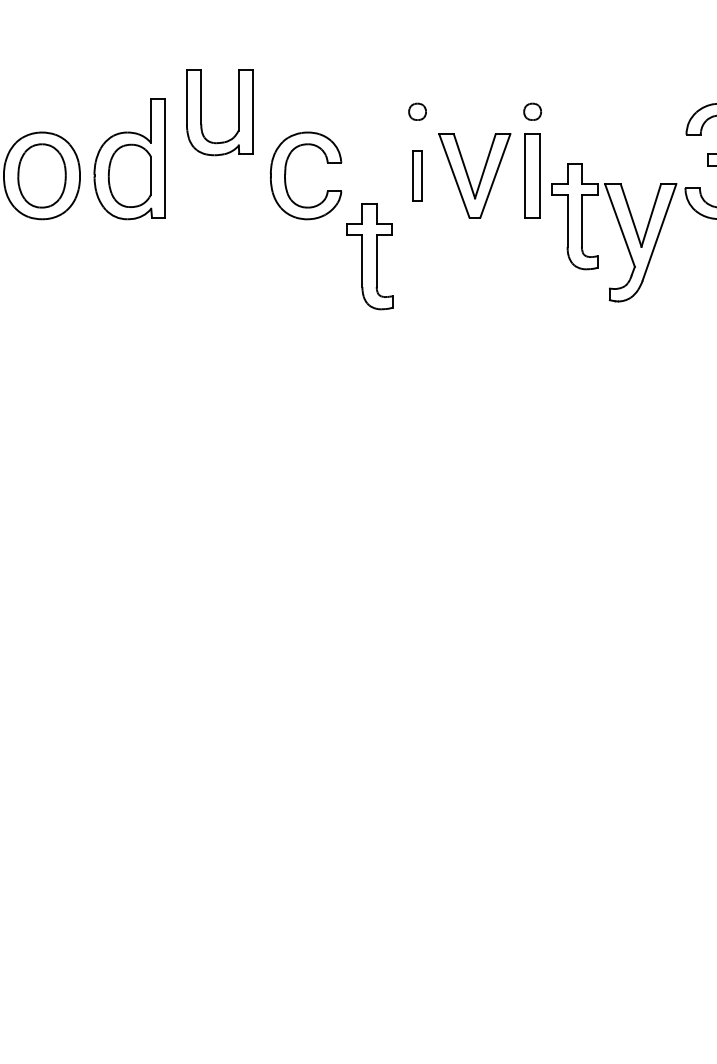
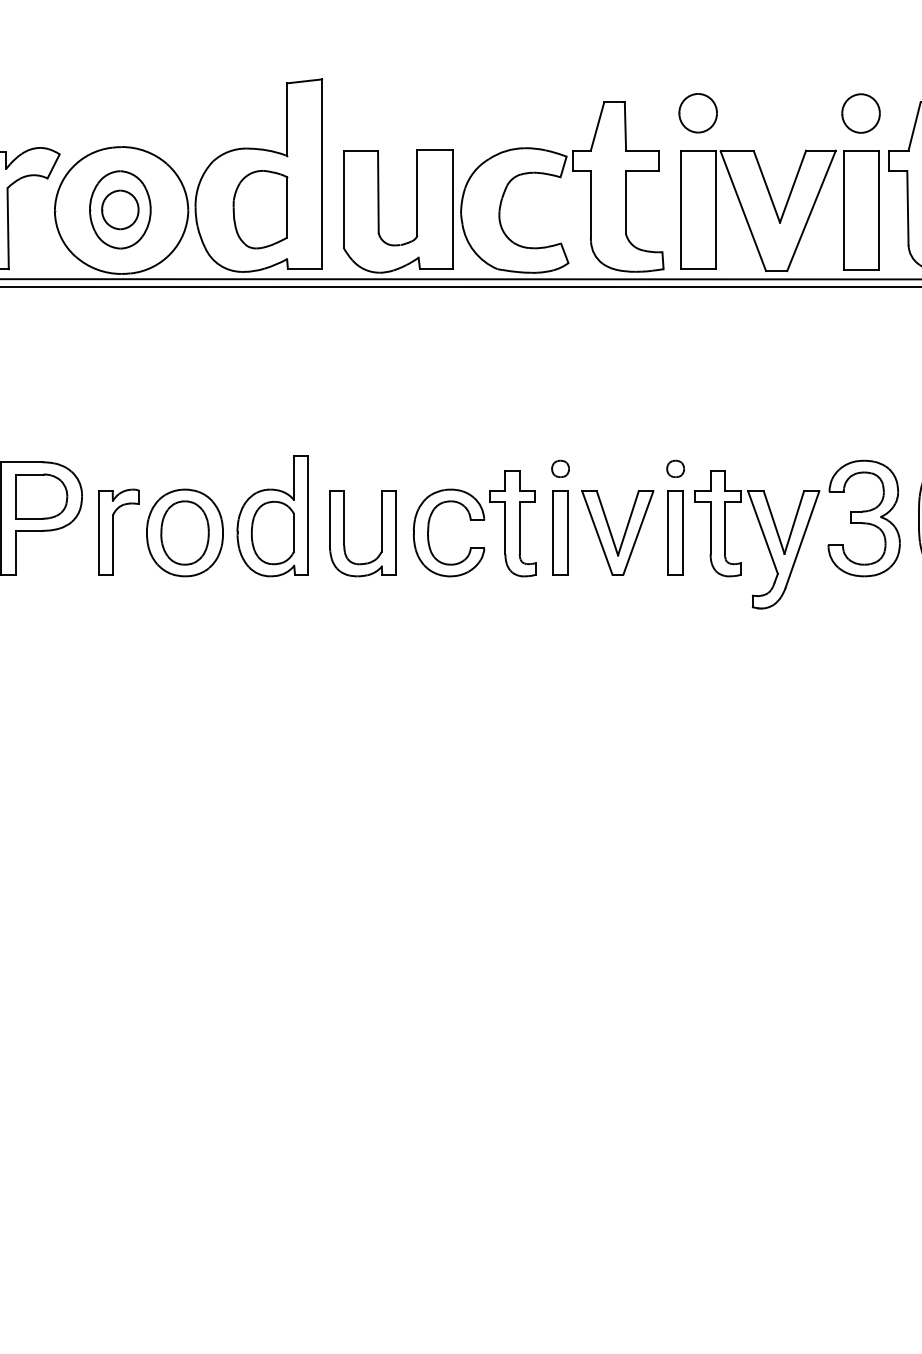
part: (201, 112) -> (344, 533), moved
part: (417, 175) -> (560, 532), size x1.67
part: (620, 230) -> (763, 537), moved
part: (369, 256) -> (512, 523), moved

